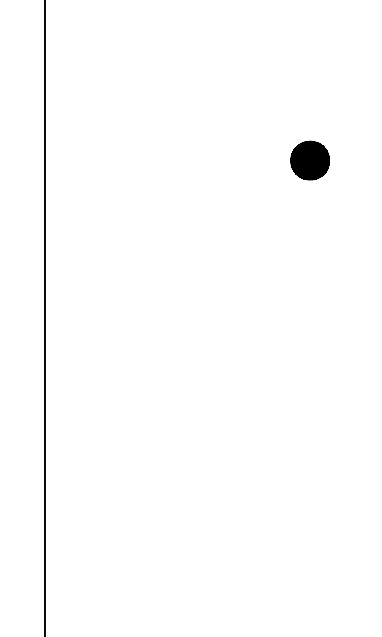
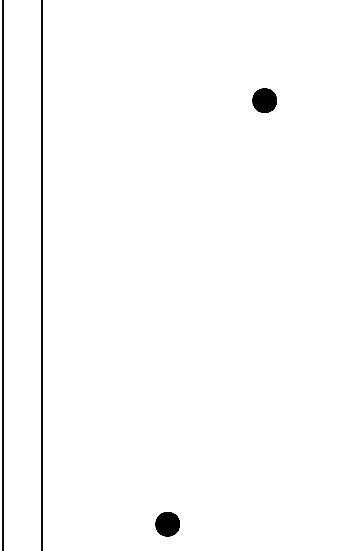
part: (309, 160) -> (264, 100), size x0.71

